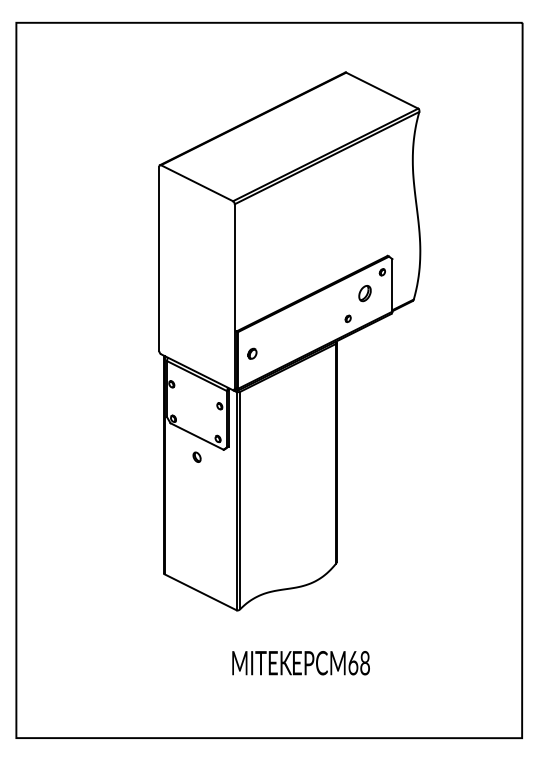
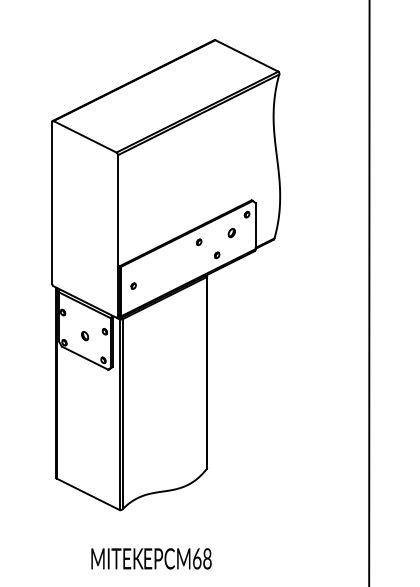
part: (364, 292) -> (231, 232), size x0.62
part: (327, 303) -> (199, 241), added
part: (252, 354) -> (133, 286), size x0.62
part: (196, 456) -> (84, 335), moved
text: (300, 663) -> (150, 559), moved

